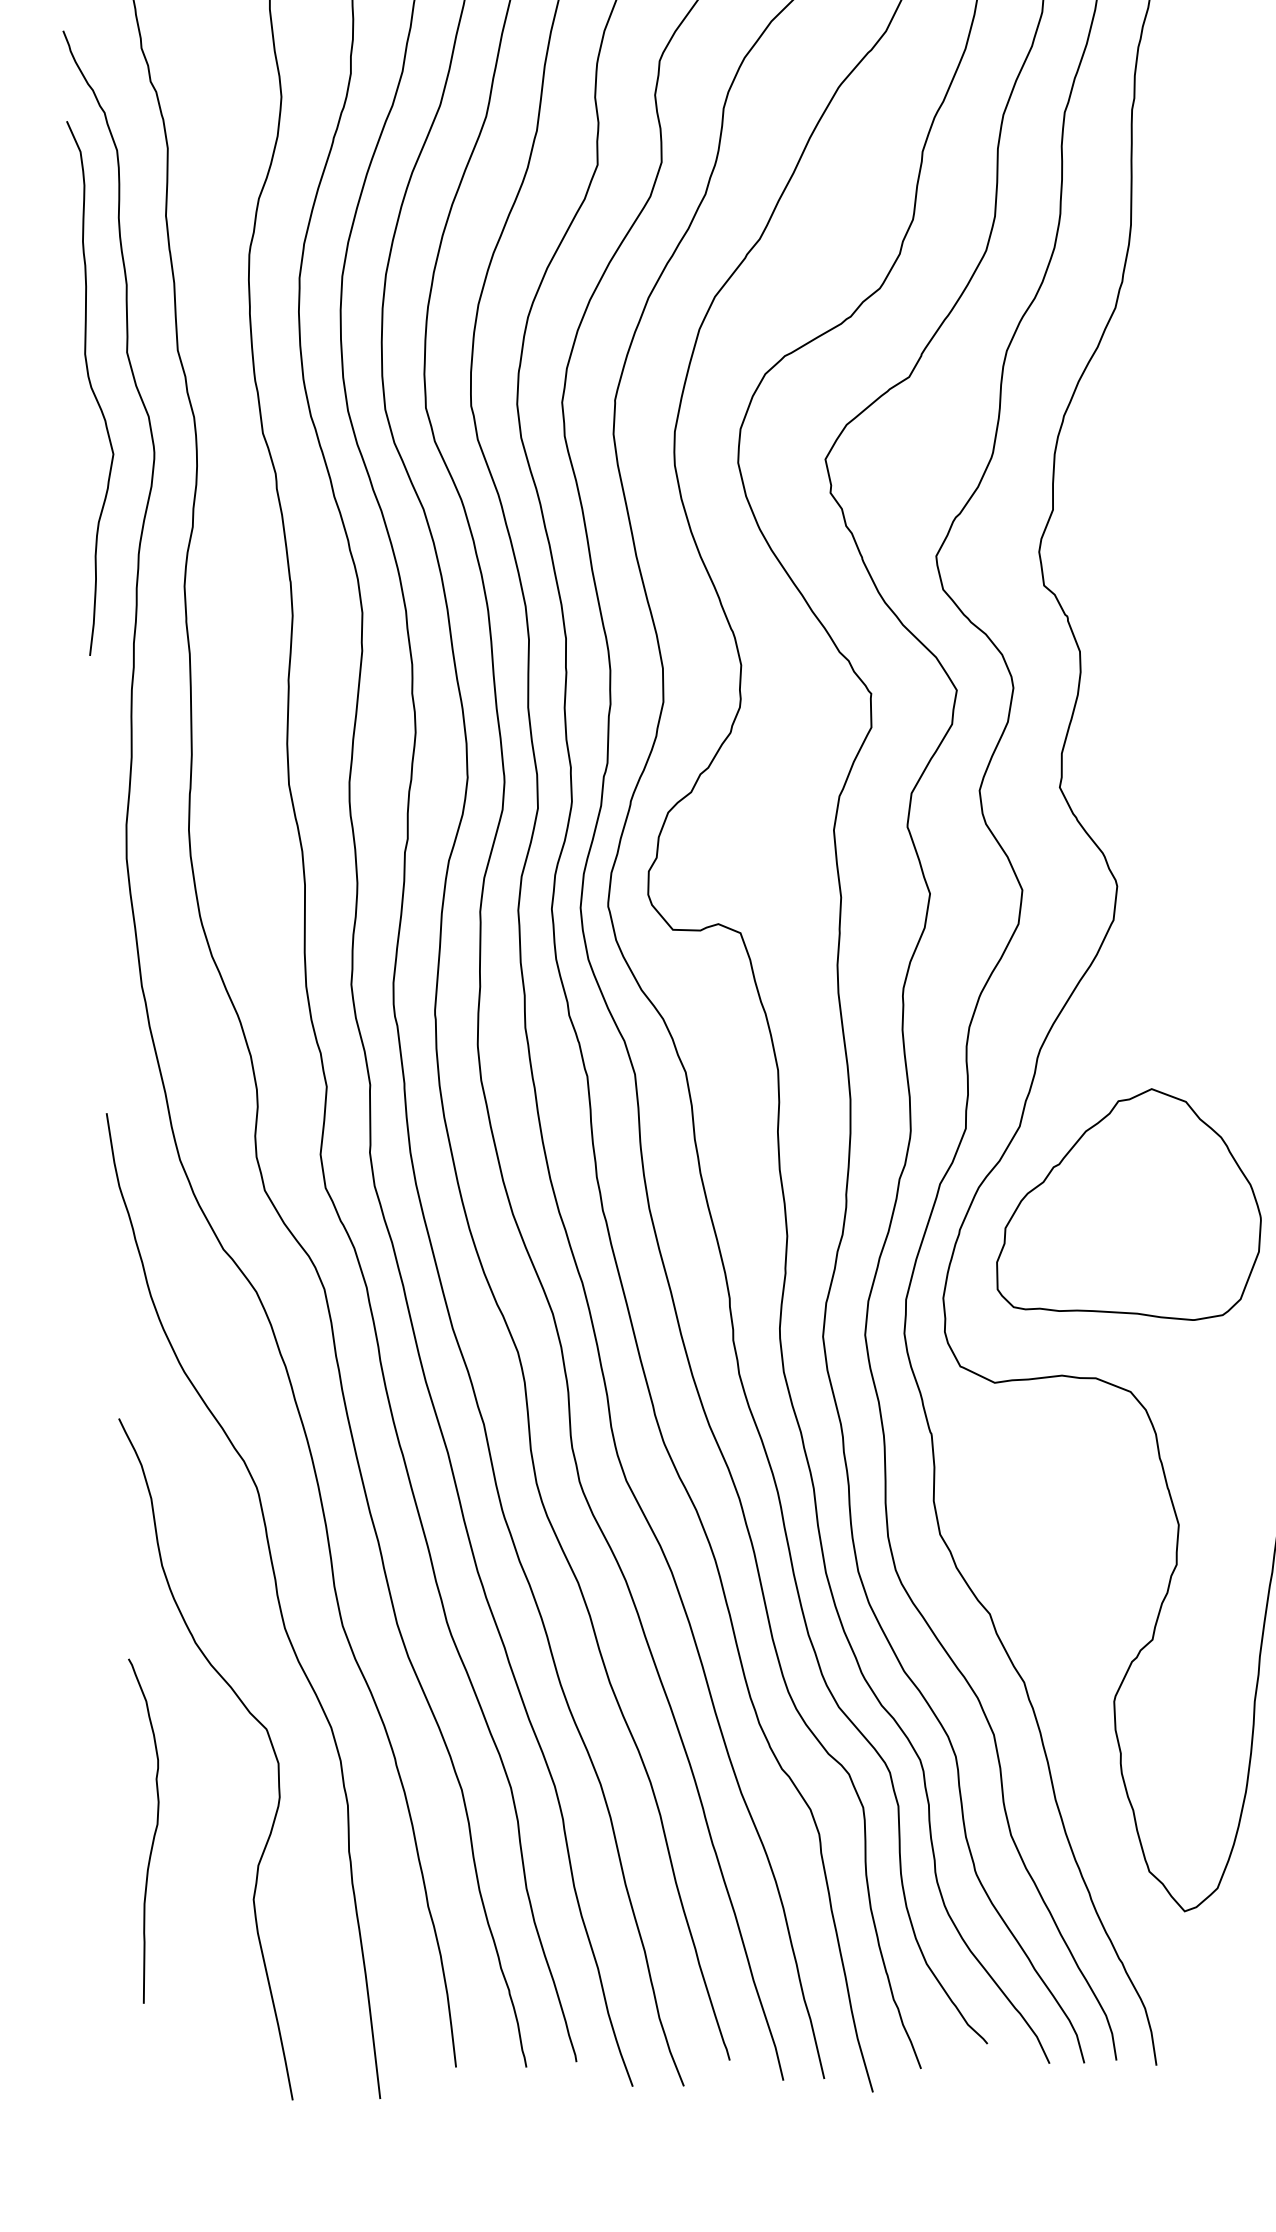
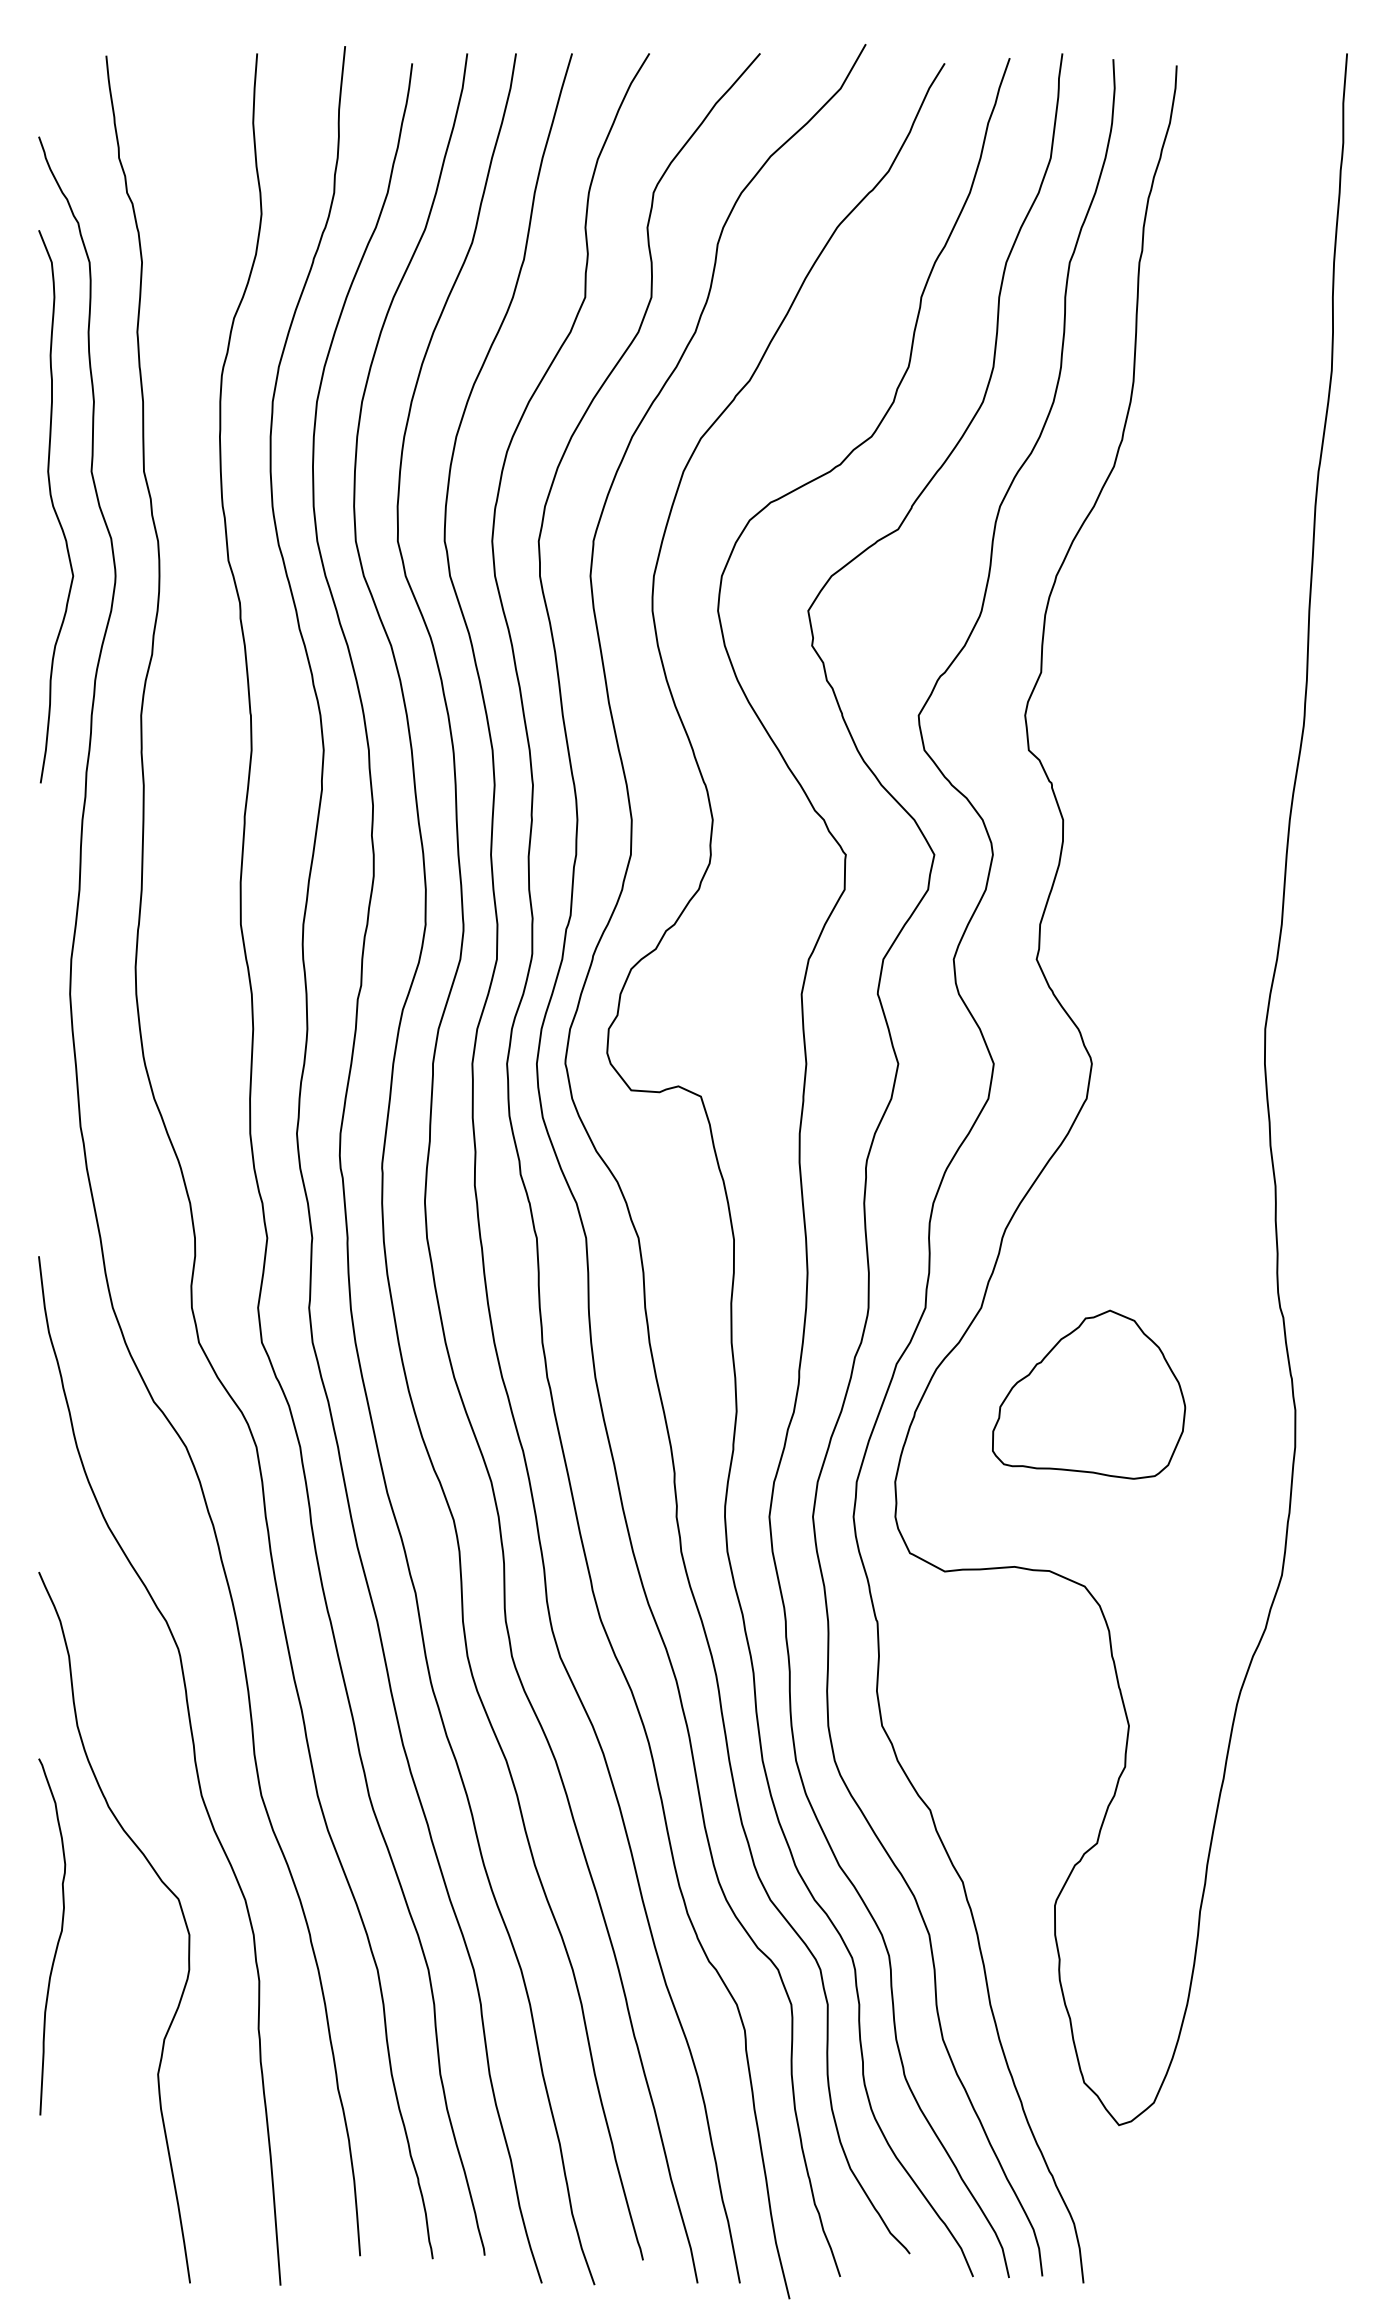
part: (1126, 1206) -> (1088, 1394), size x0.7
curve: (154, 1831) -> (58, 1937), moved

